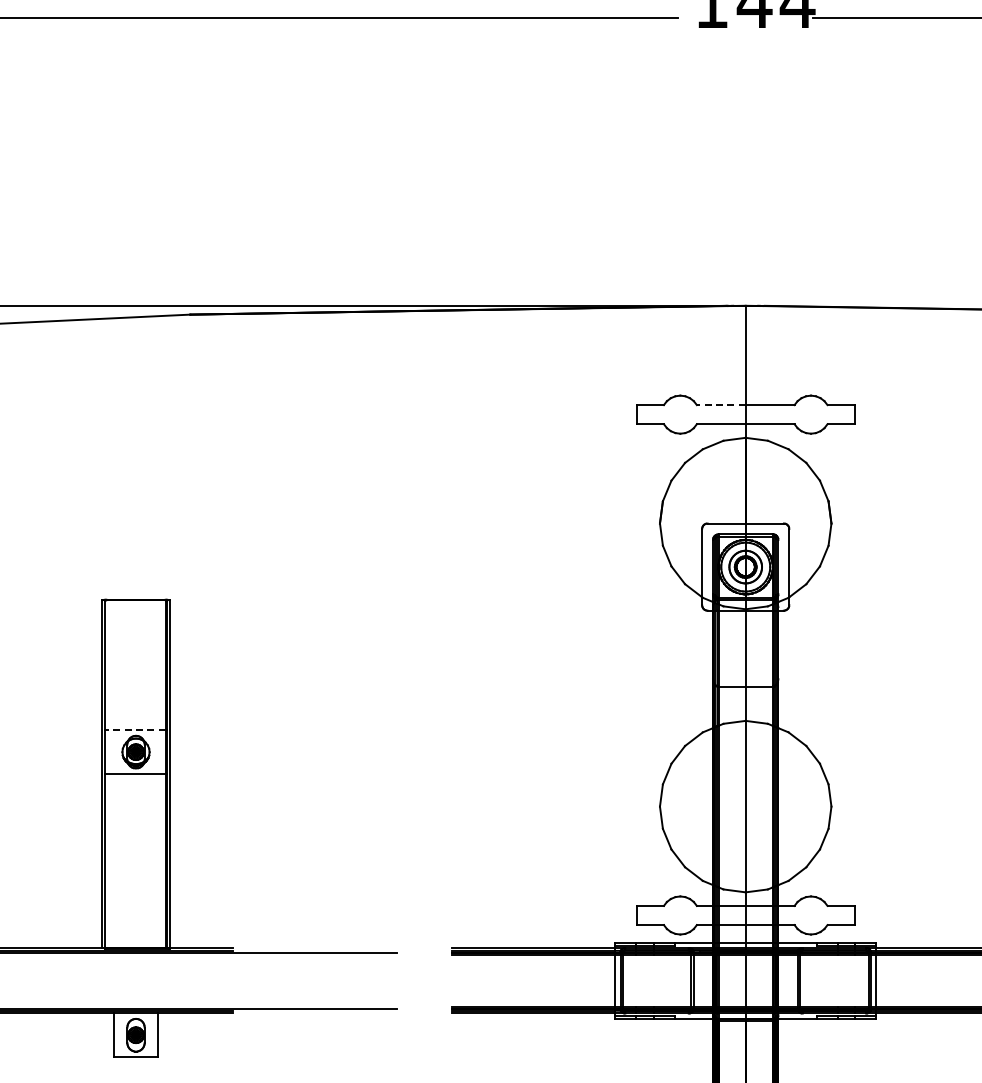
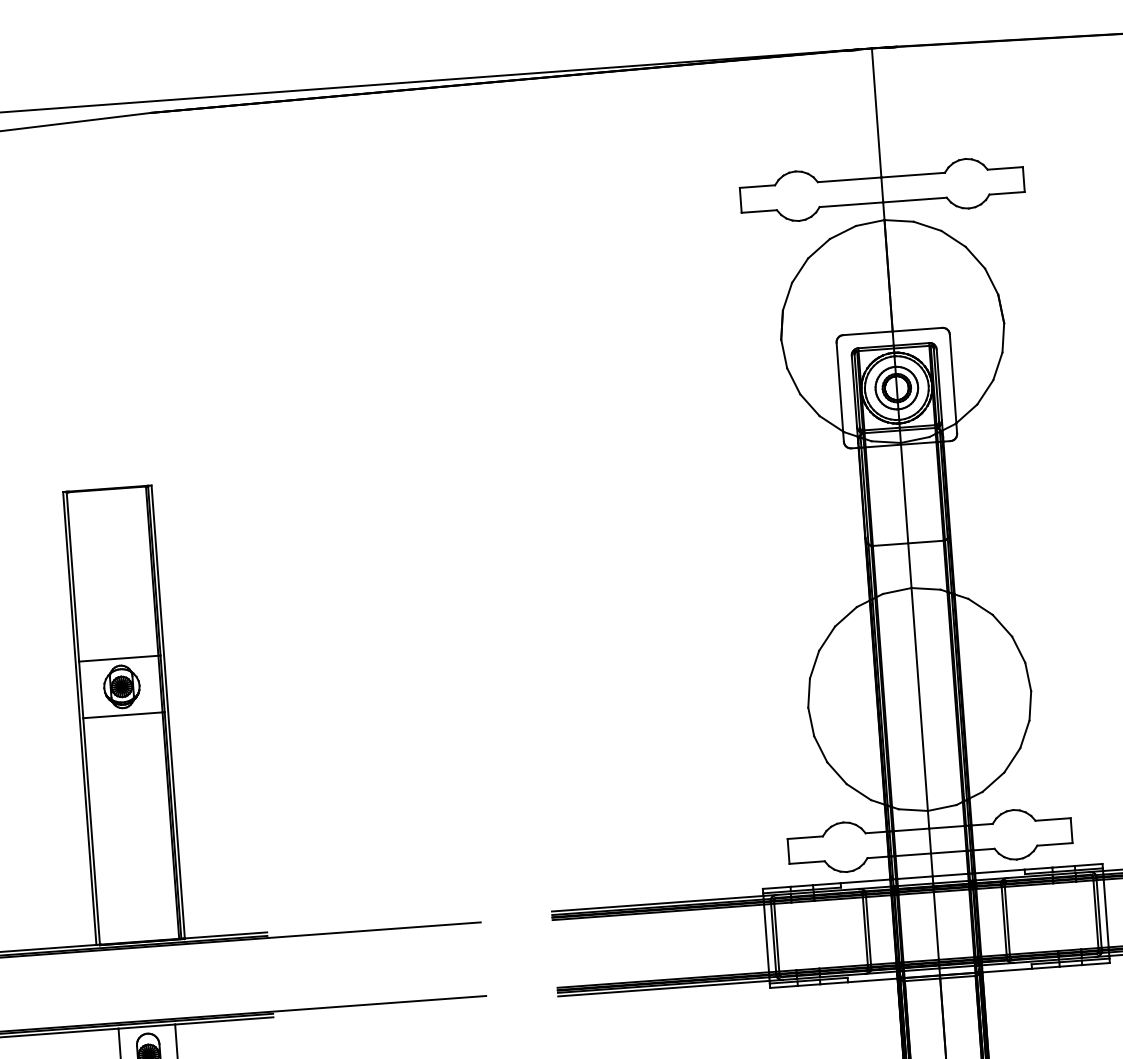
line: (720, 405) -> (848, 180), dashed -> solid
line: (134, 730) -> (117, 658), dashed -> solid

